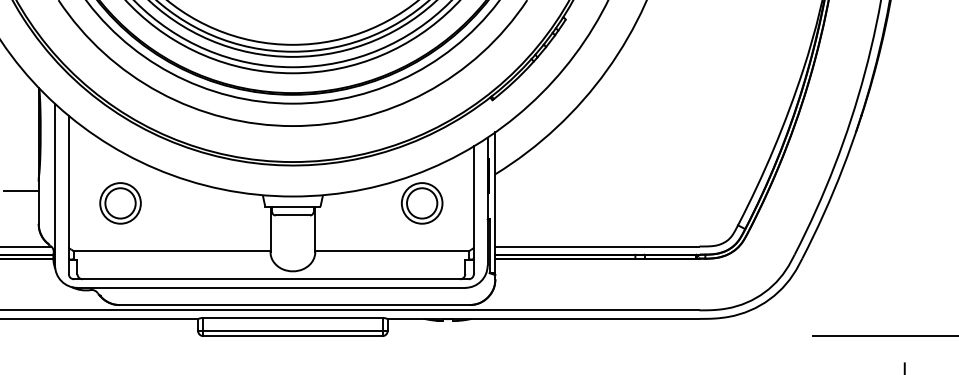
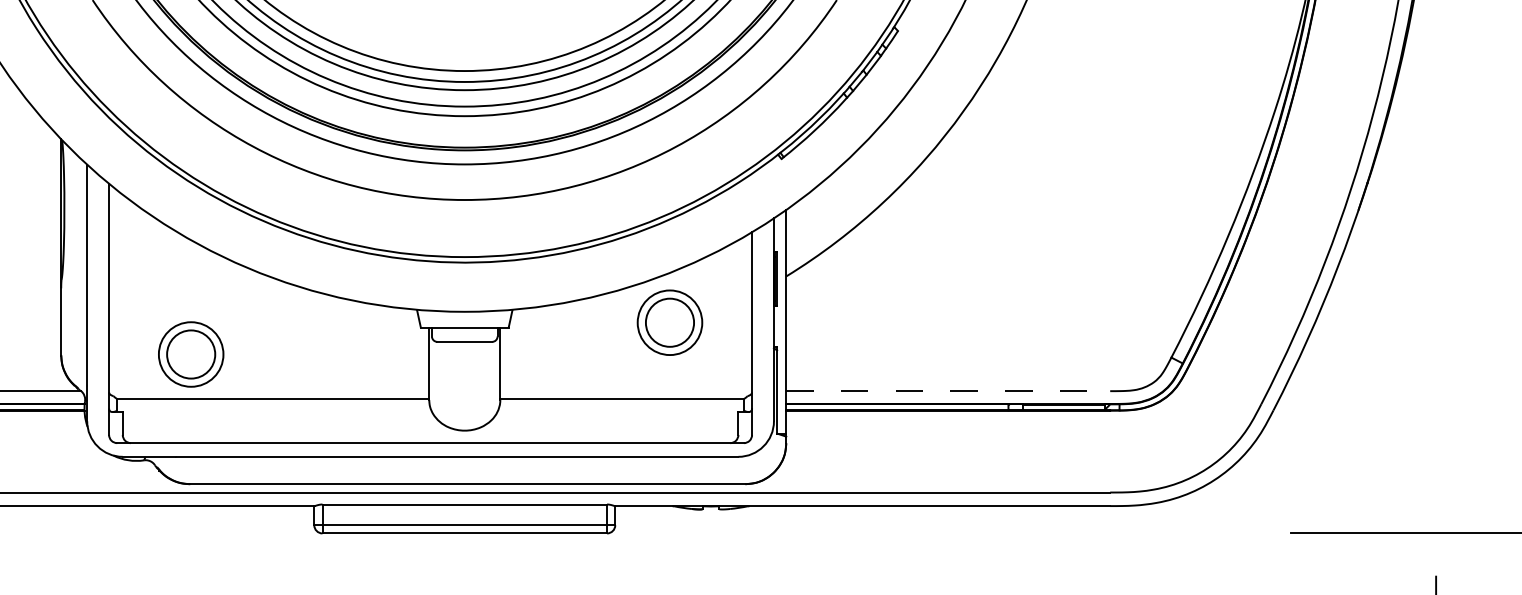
line: (21, 191) -> (33, 303), removed
part: (120, 203) -> (191, 354), moved
line: (597, 246) -> (948, 391), solid -> dashed

